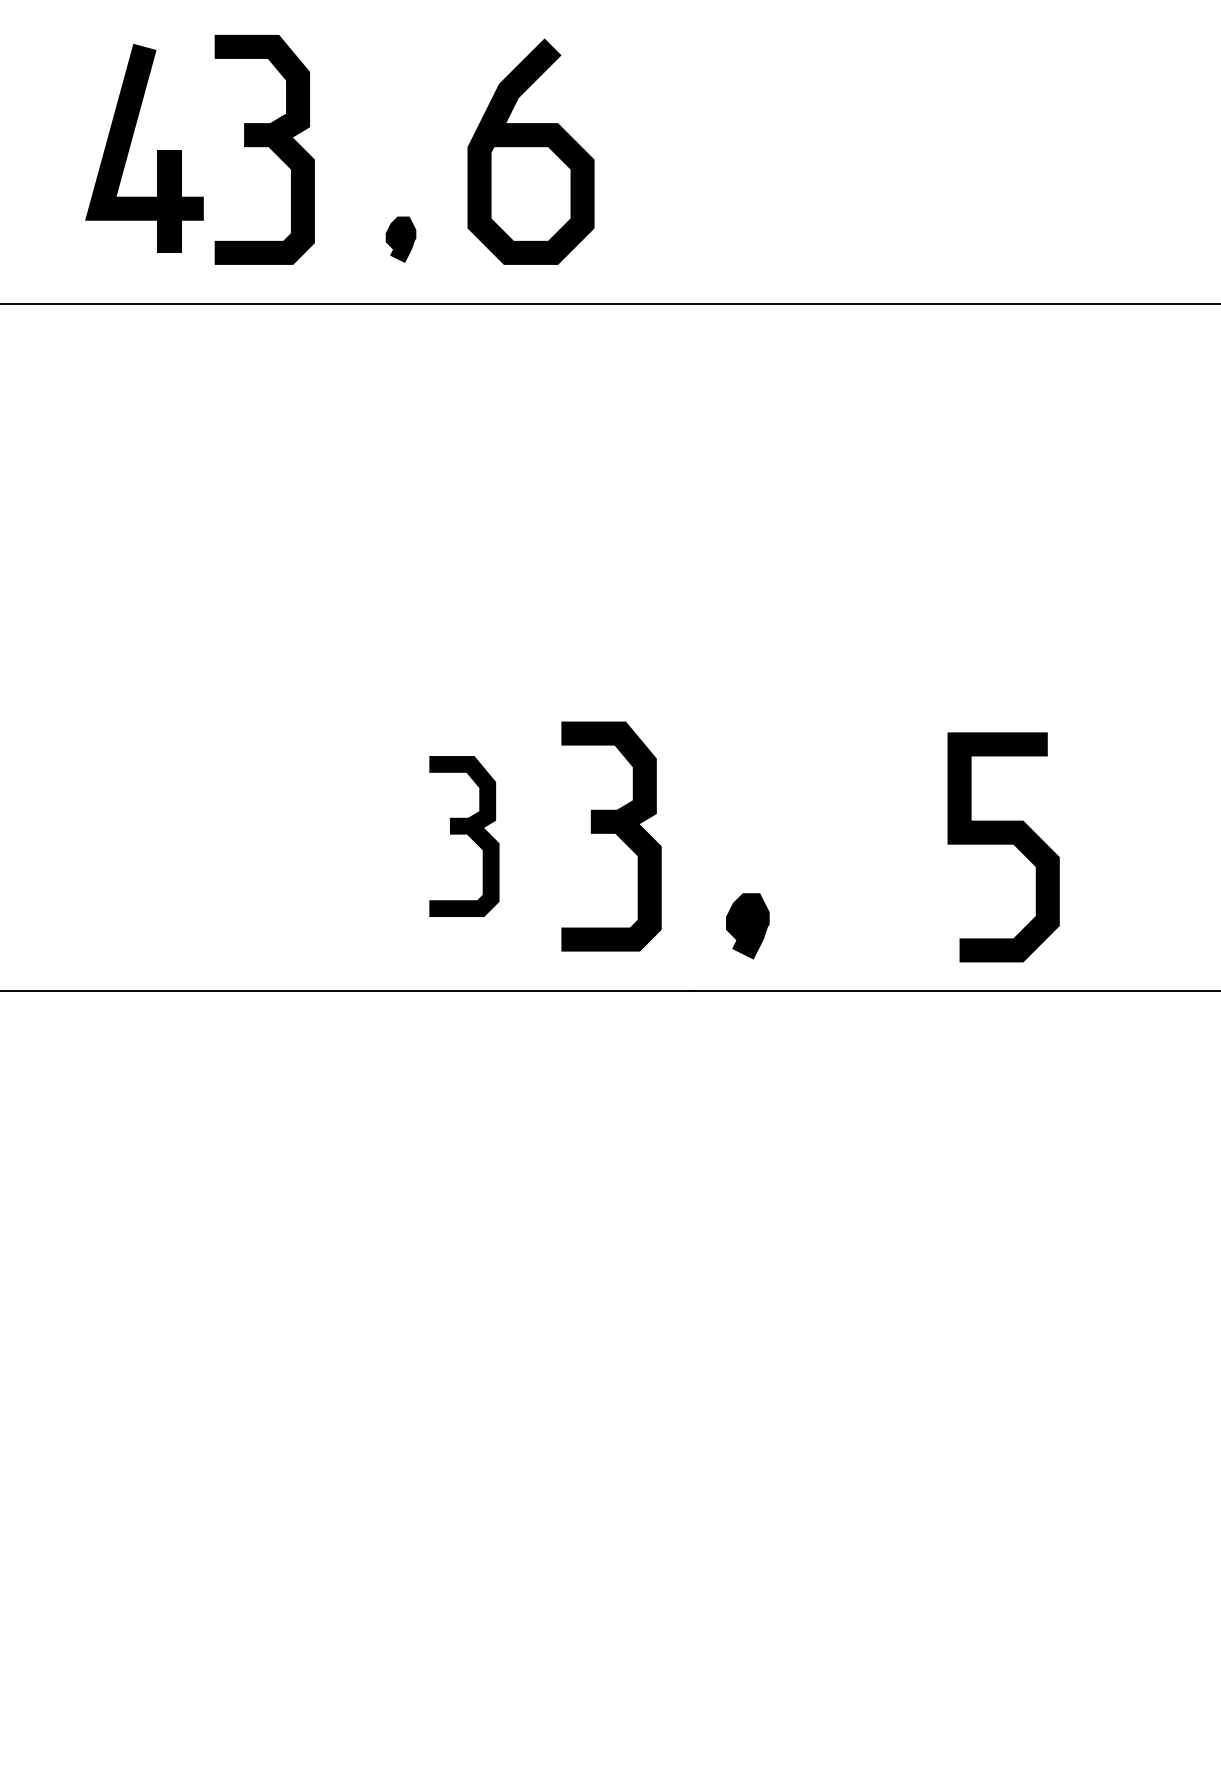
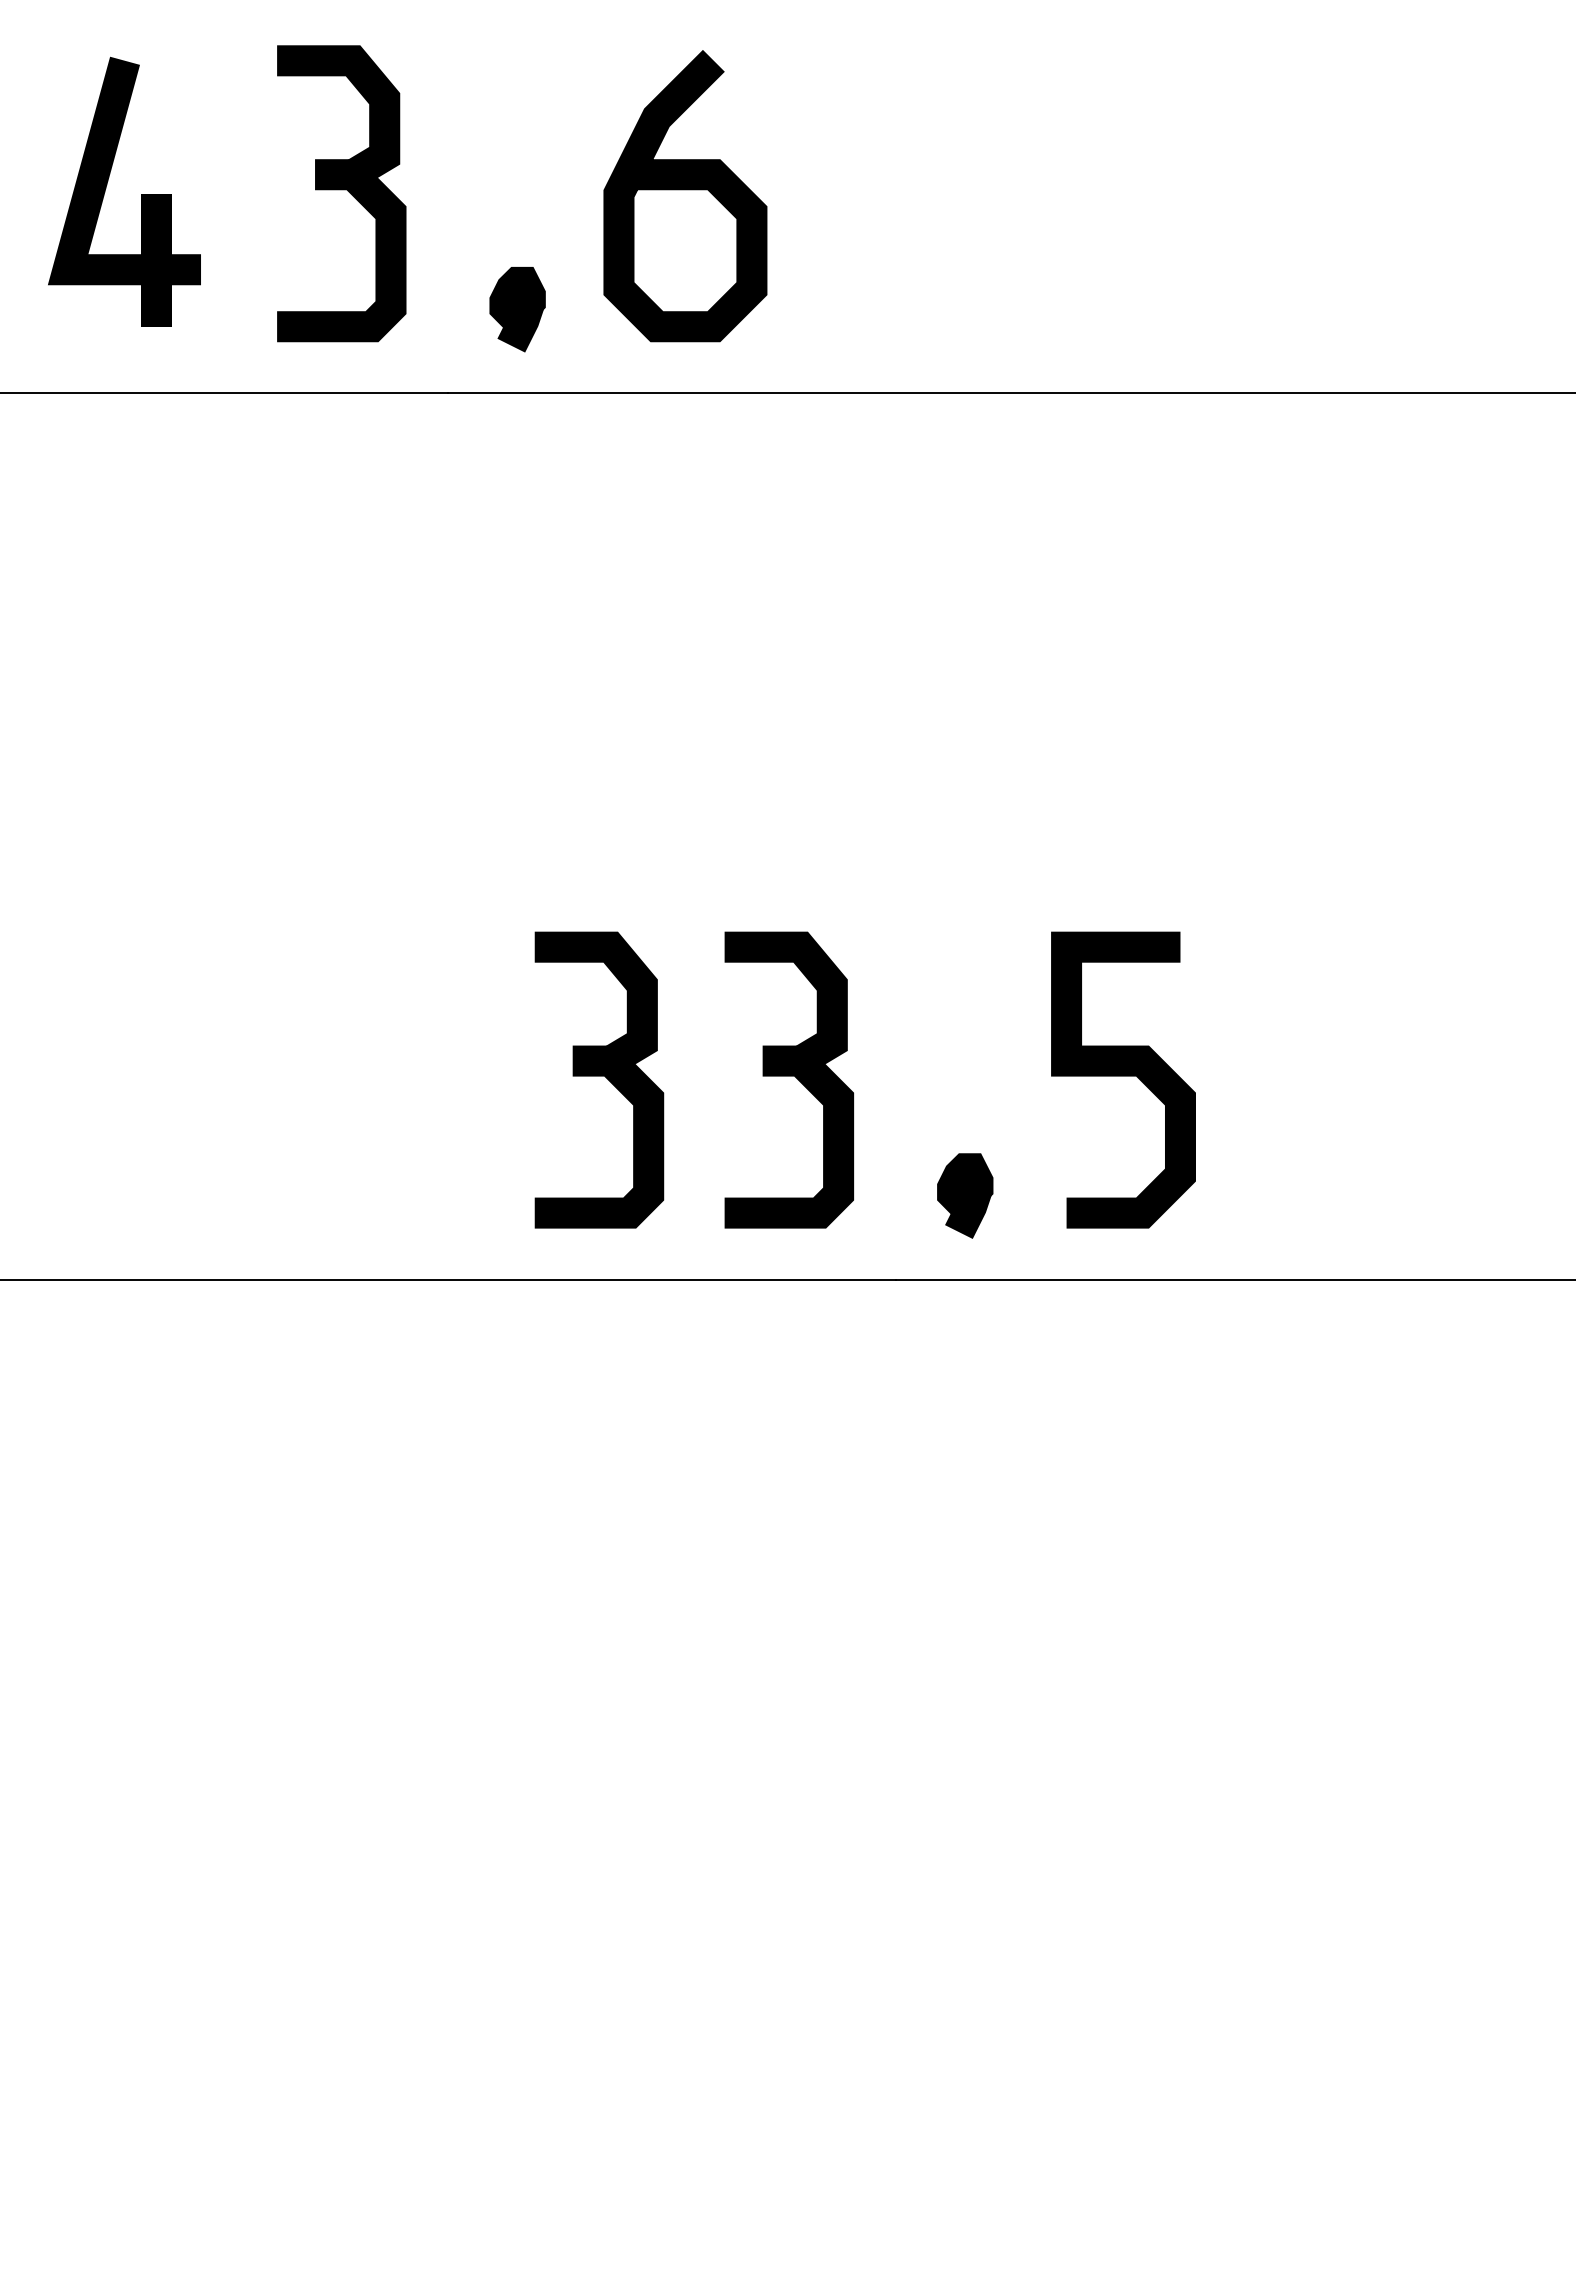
part: (157, 150) -> (141, 194), moved
part: (400, 239) -> (517, 309), size x1.43
part: (464, 836) -> (599, 1079), size x1.43
curve: (1003, 844) -> (1123, 1076), moved

